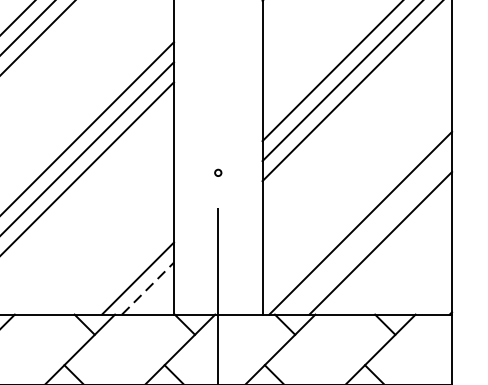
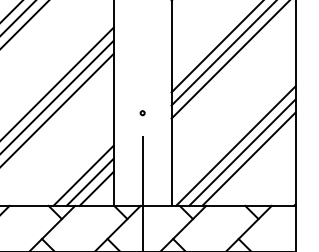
line: (370, 233) -> (242, 152), added
line: (127, 268) -> (83, 175), added
line: (149, 288) -> (97, 188), dashed -> solid

